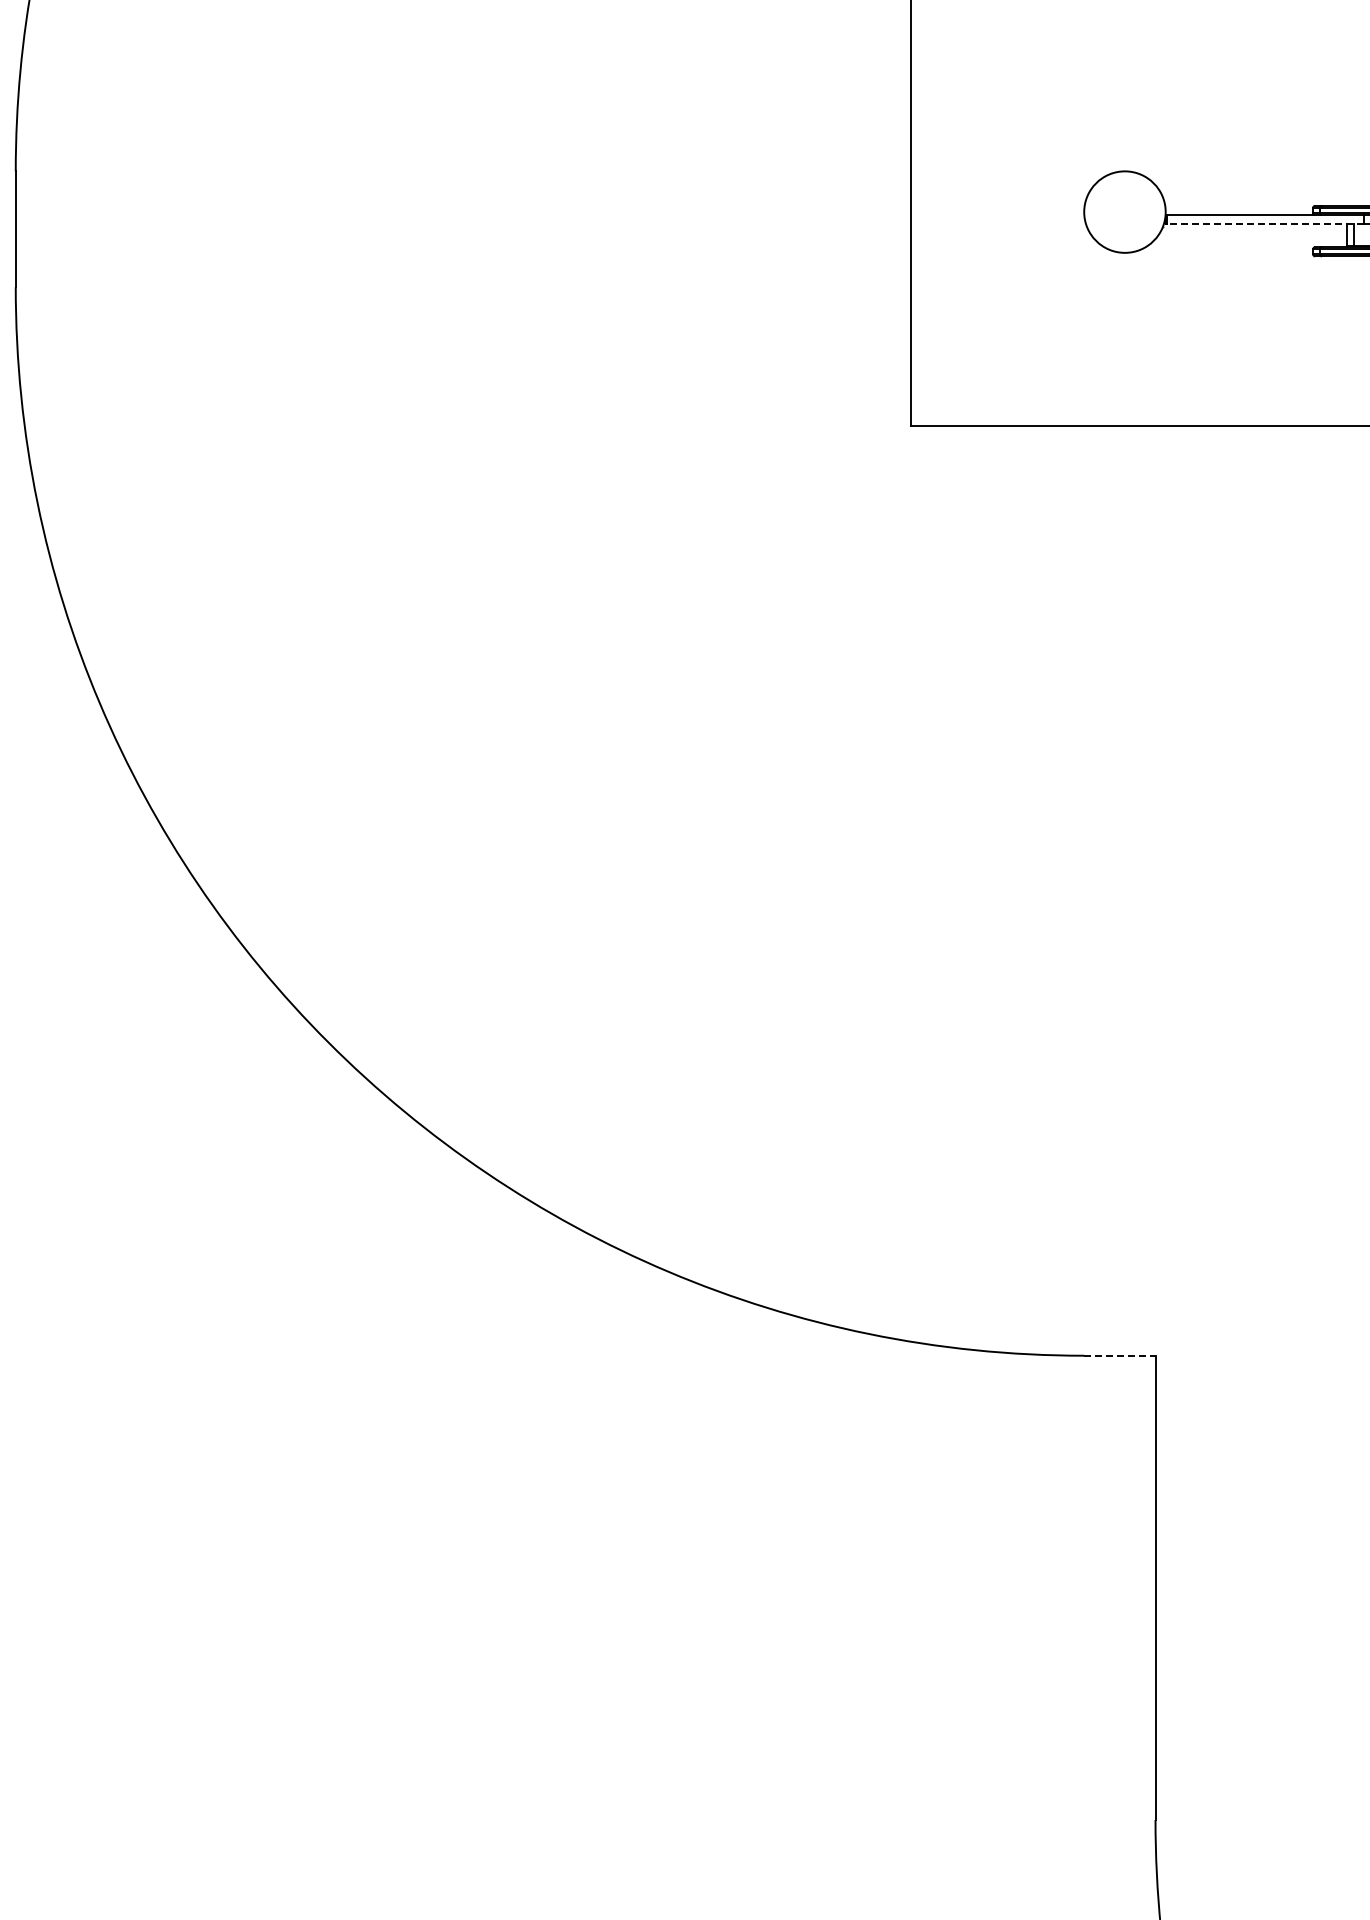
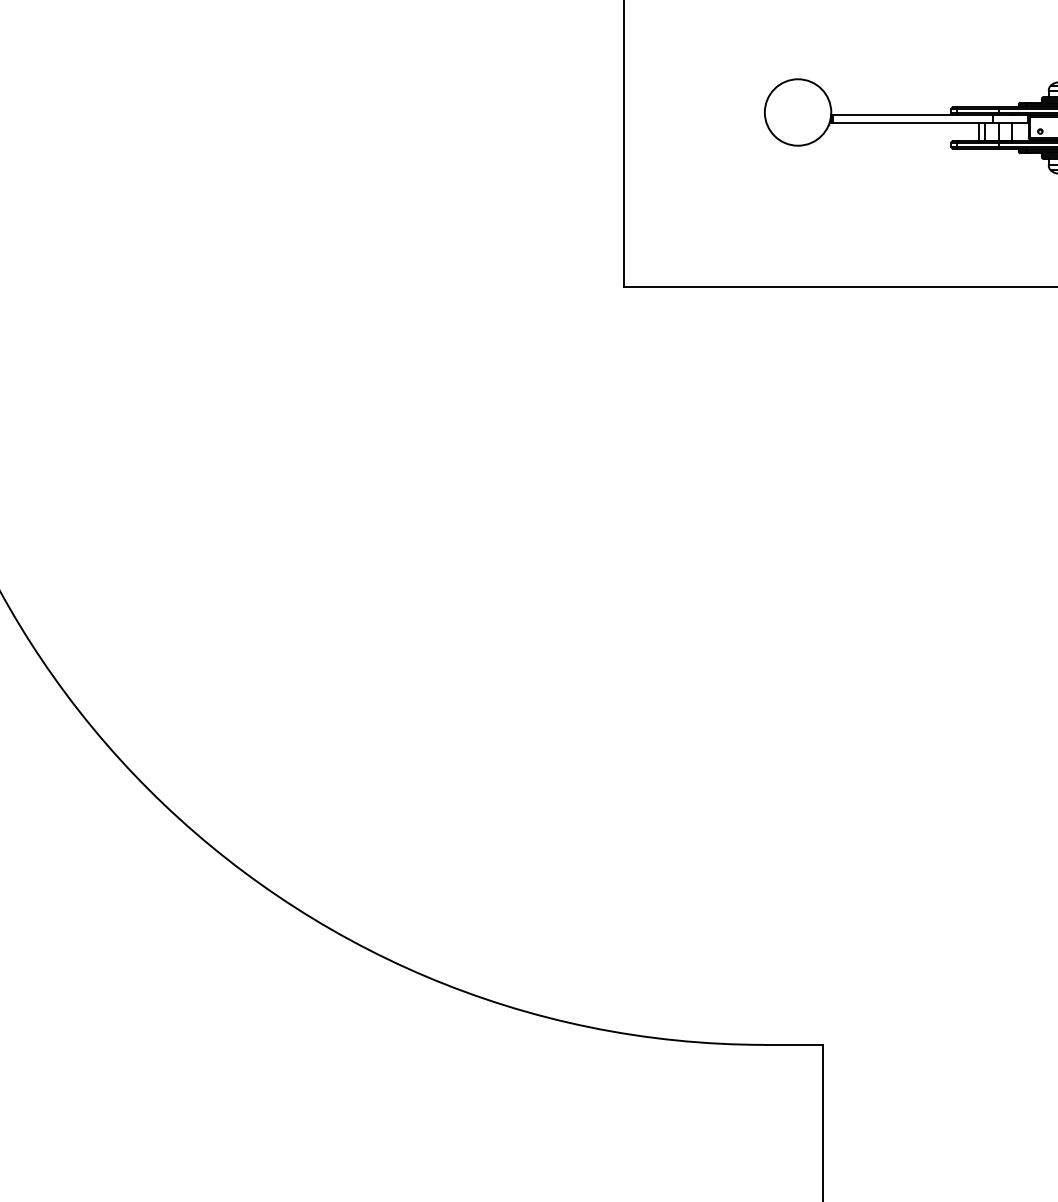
line: (1265, 224) -> (912, 122), dashed -> solid
line: (1119, 1355) -> (793, 1044), dashed -> solid

